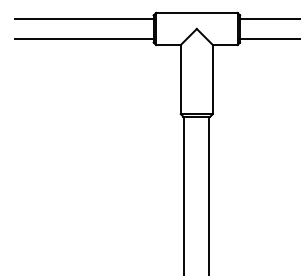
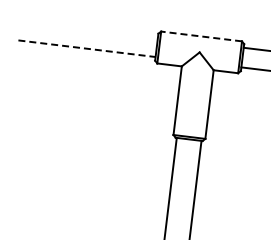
line: (196, 12) -> (201, 35), solid -> dashed
line: (84, 19) -> (89, 29), removed
line: (85, 38) -> (87, 48), solid -> dashed

